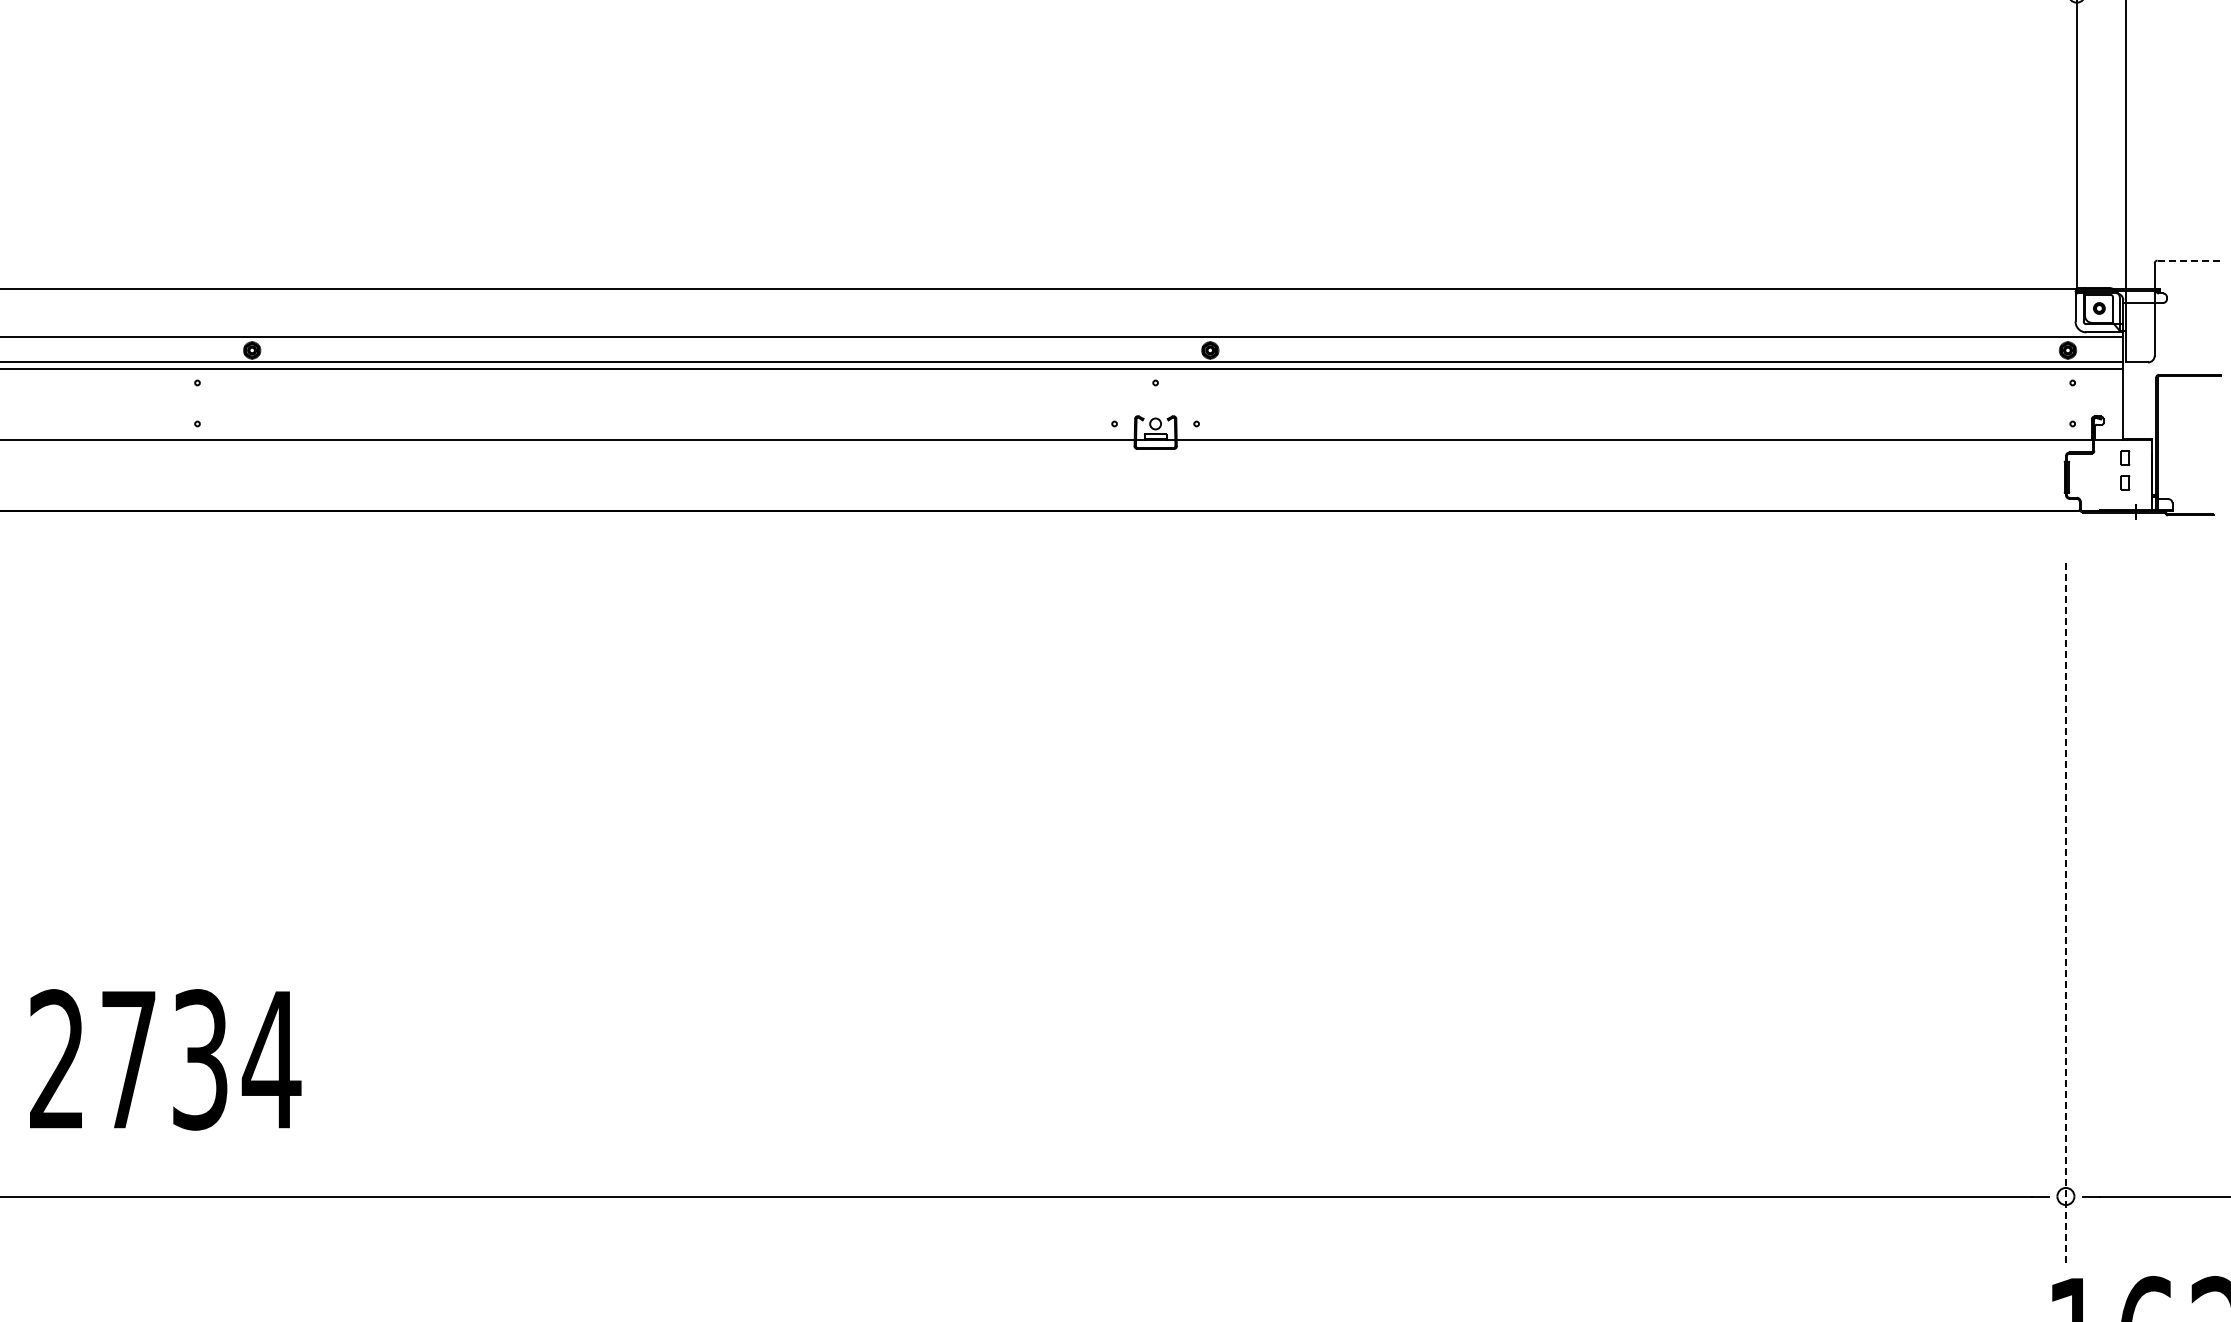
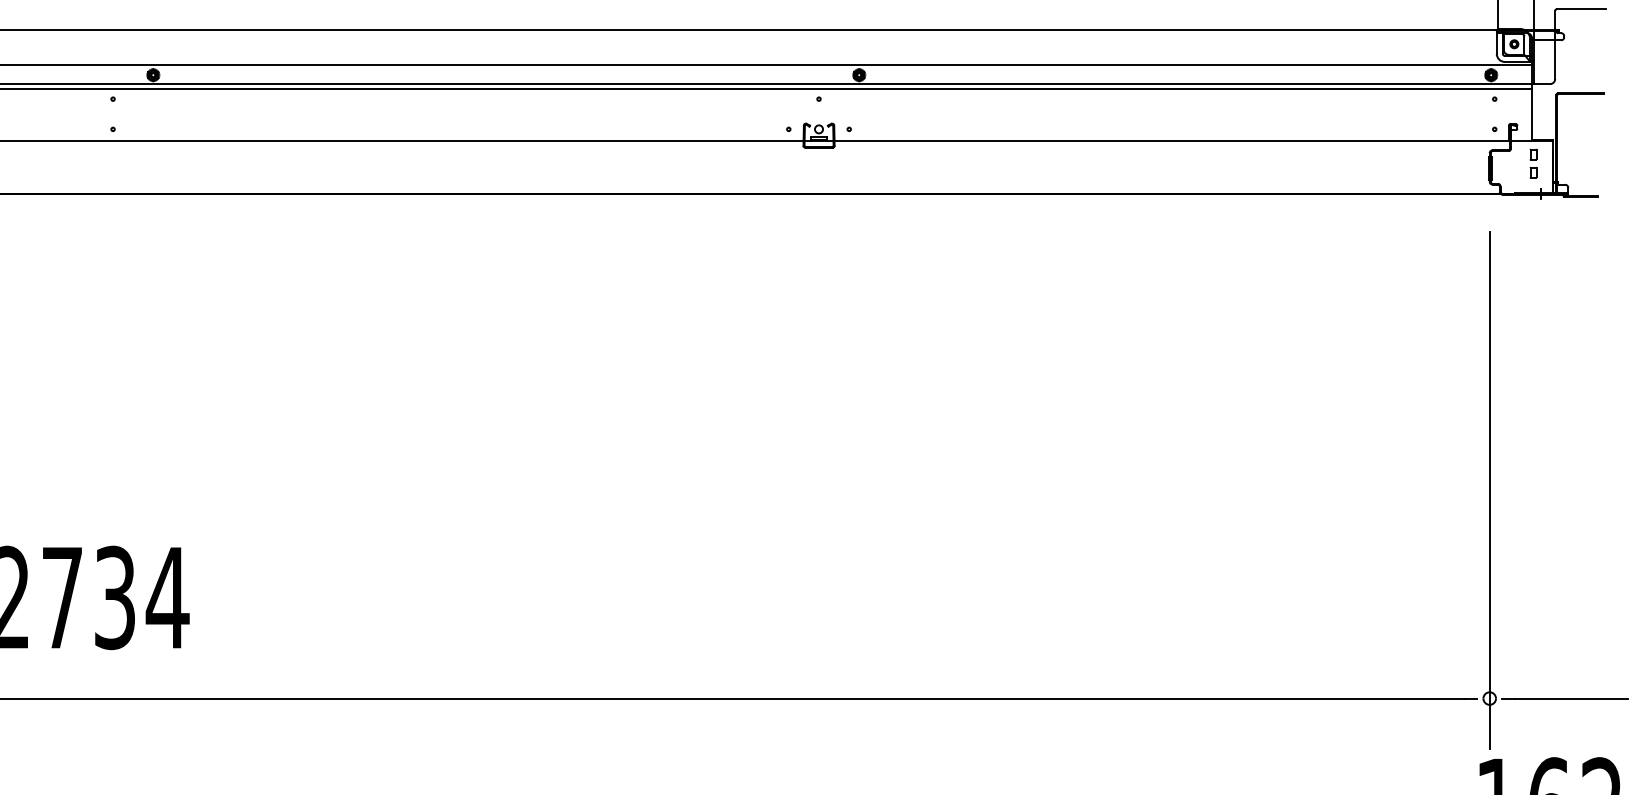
line: (2190, 260) -> (1581, 8), dashed -> solid
line: (2065, 914) -> (1489, 490), dashed -> solid

